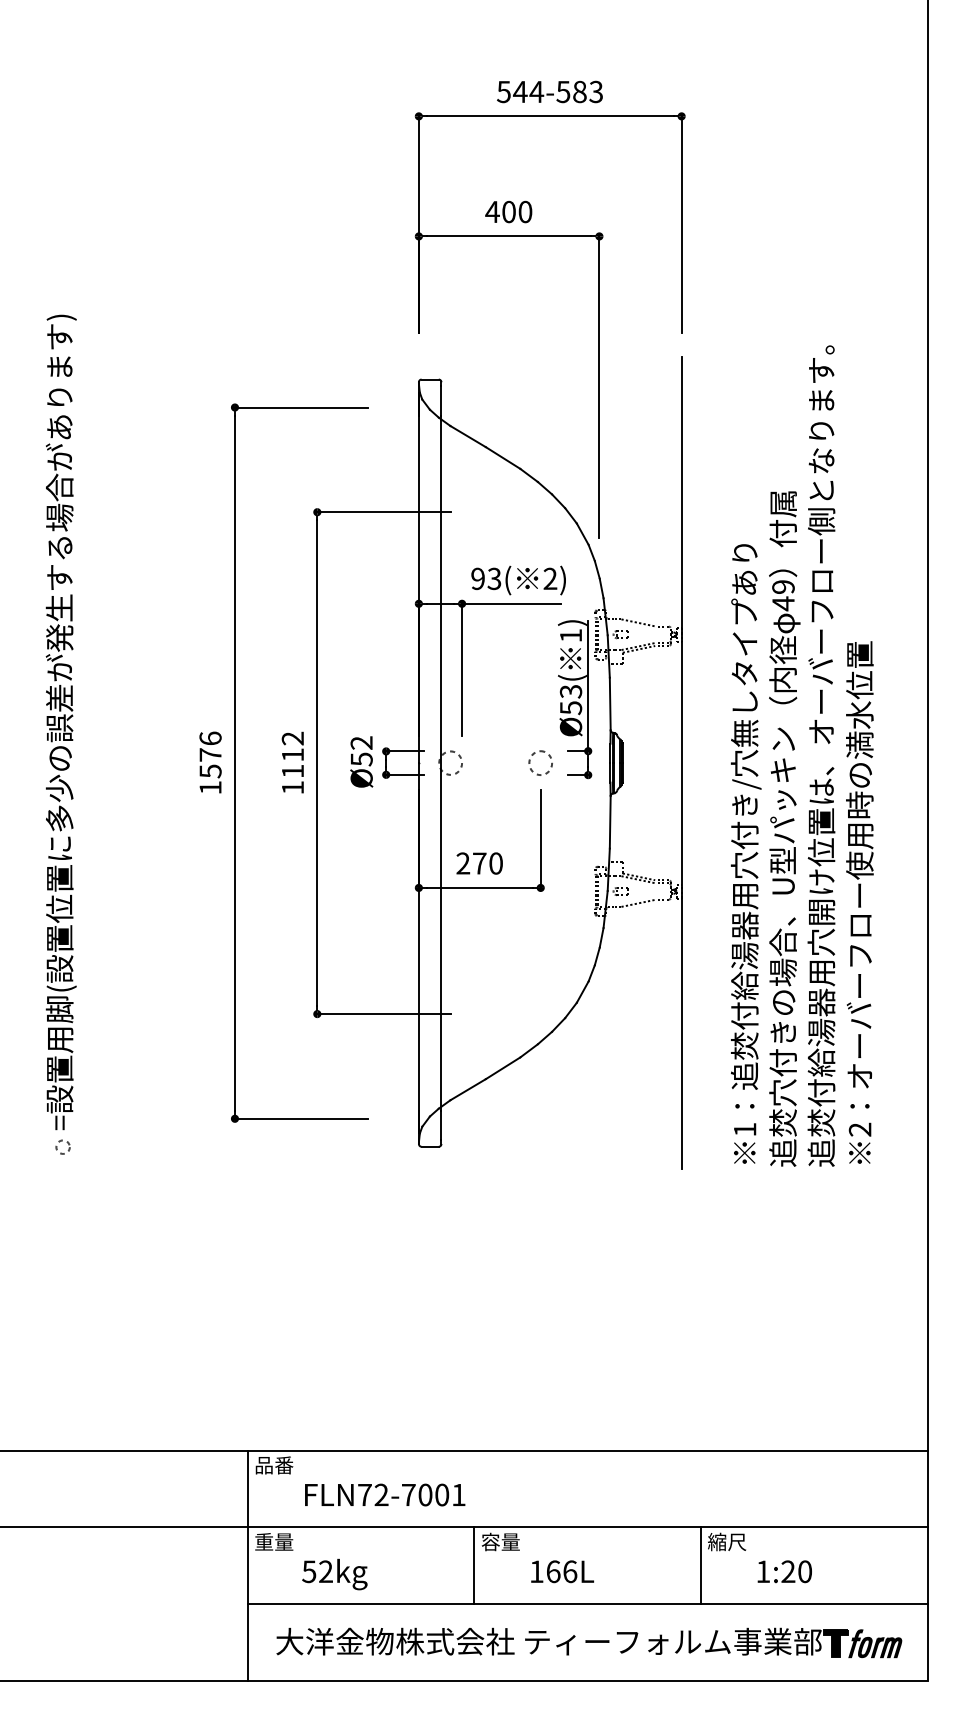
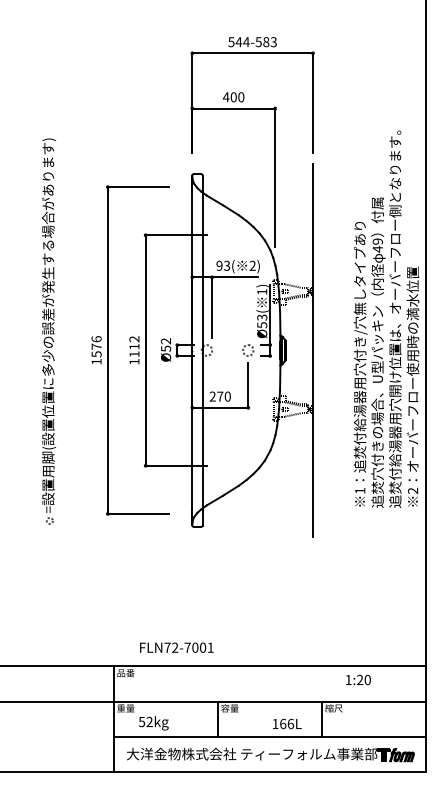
part: (60, 734) -> (48, 331), moved
text: (802, 754) -> (386, 318), moved
text: (384, 1494) -> (176, 647), moved
text: (562, 1570) -> (287, 723), moved
text: (784, 1570) -> (358, 679), moved

